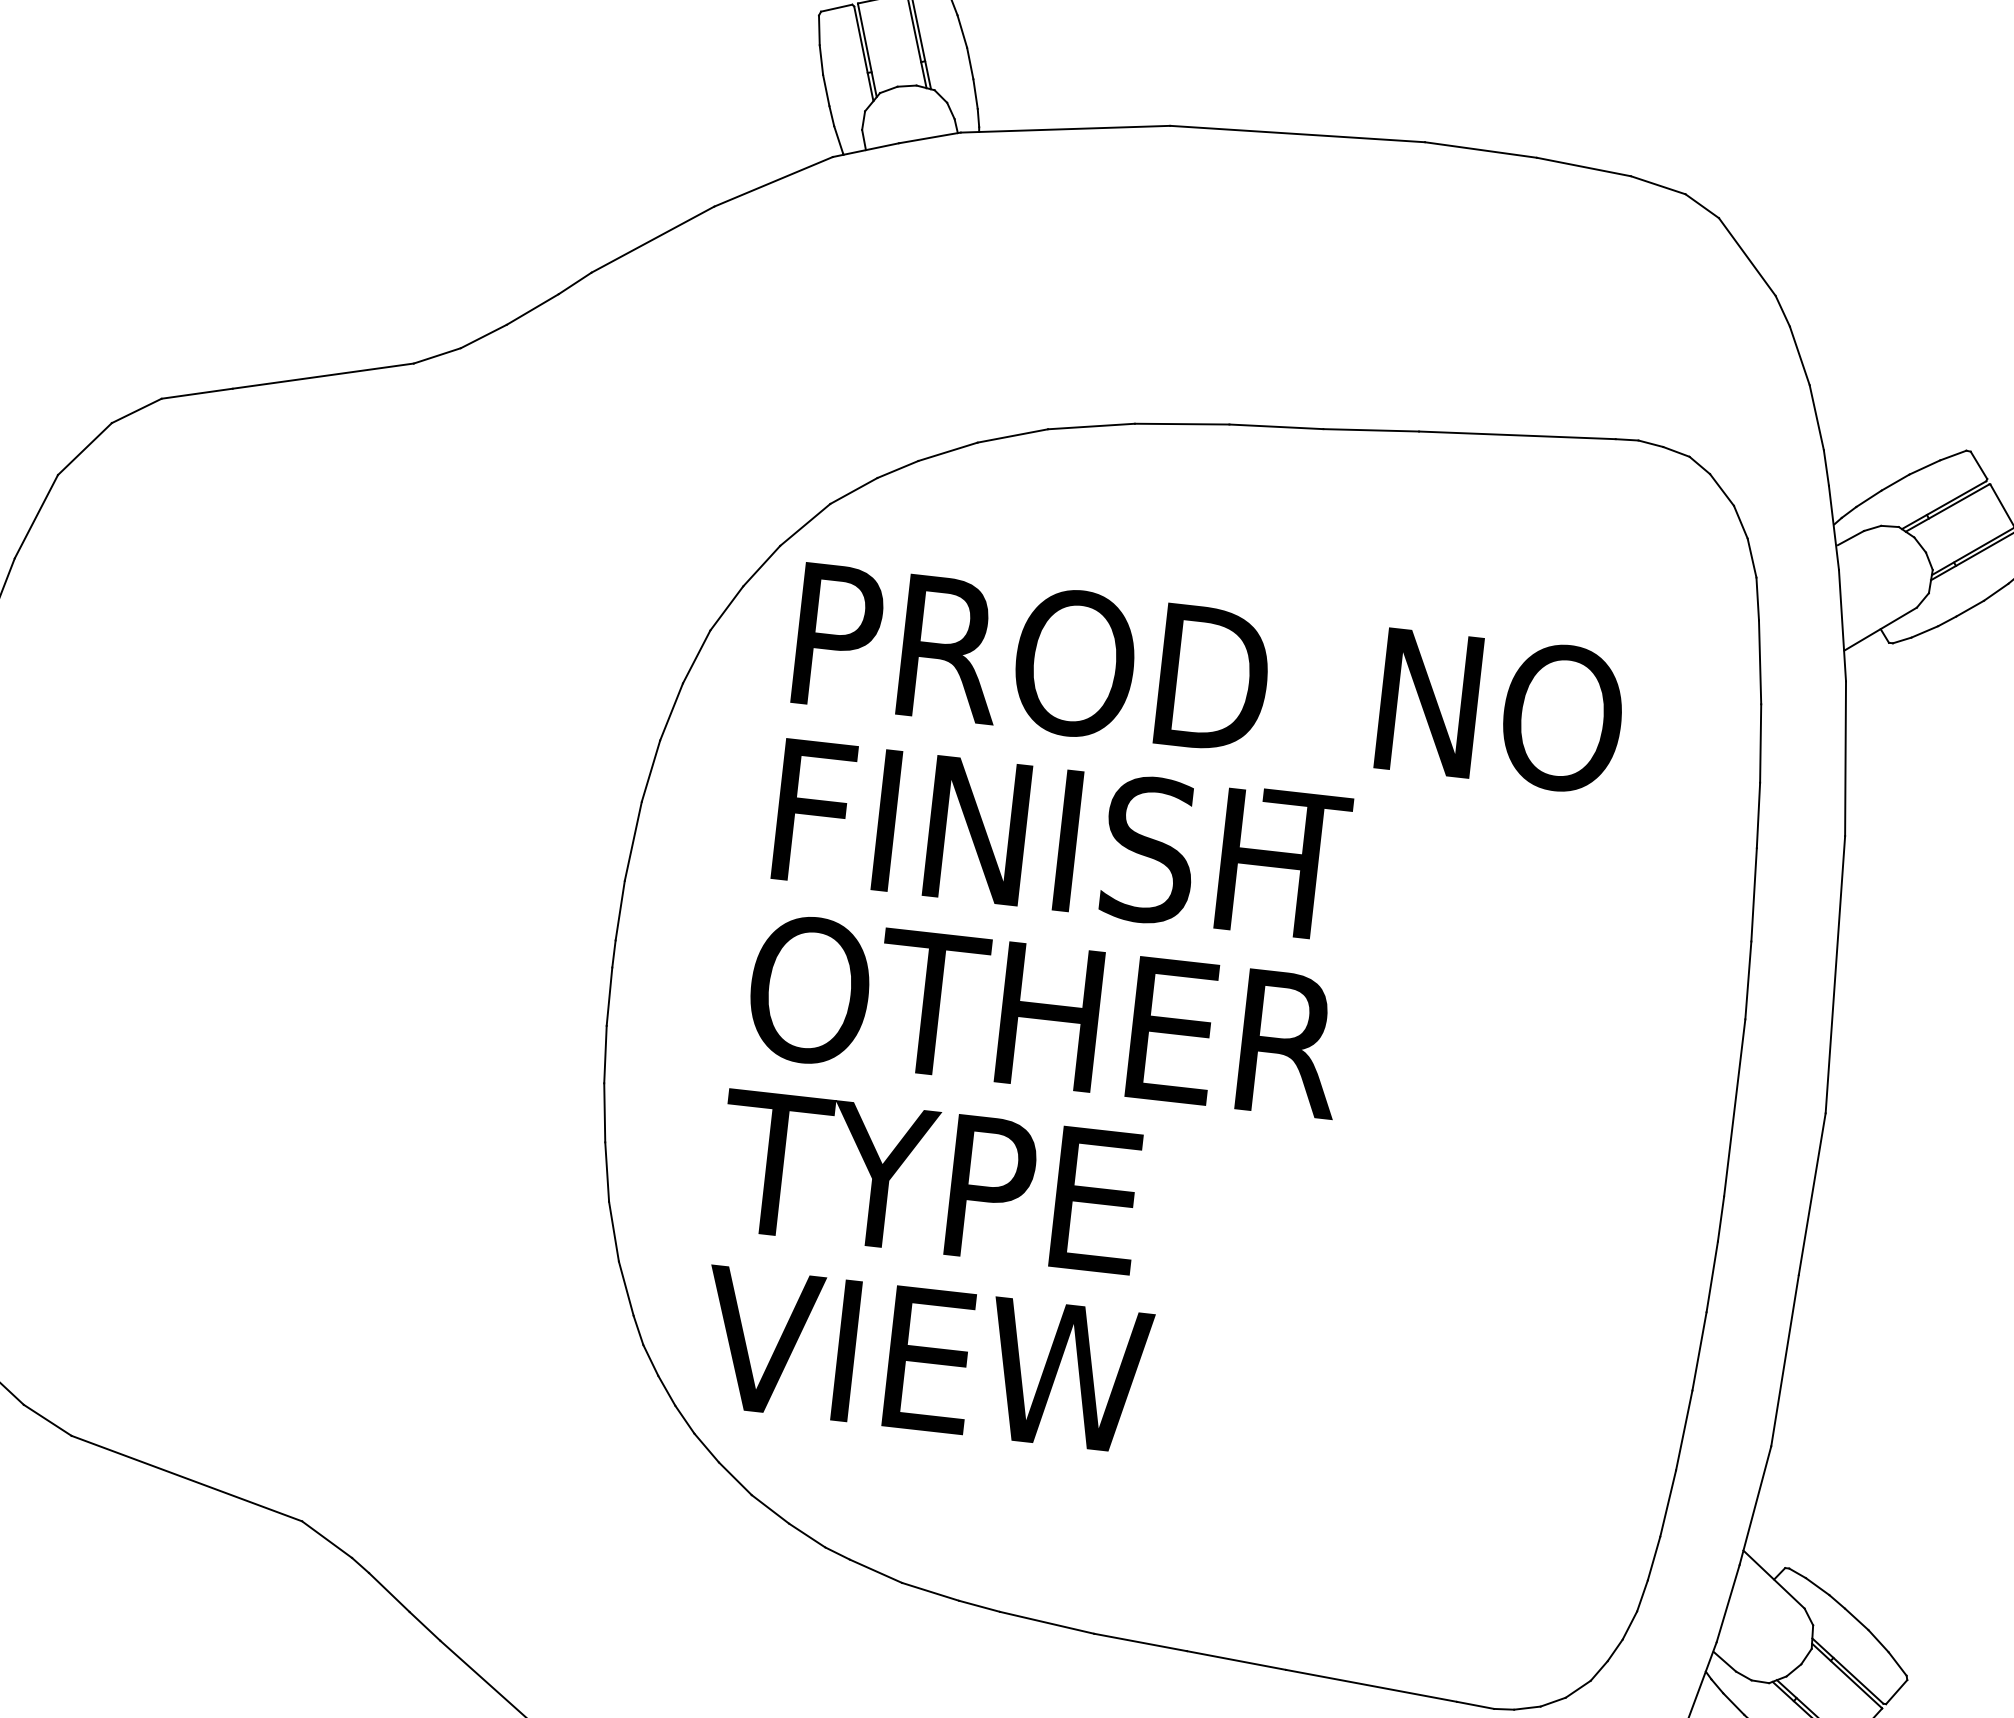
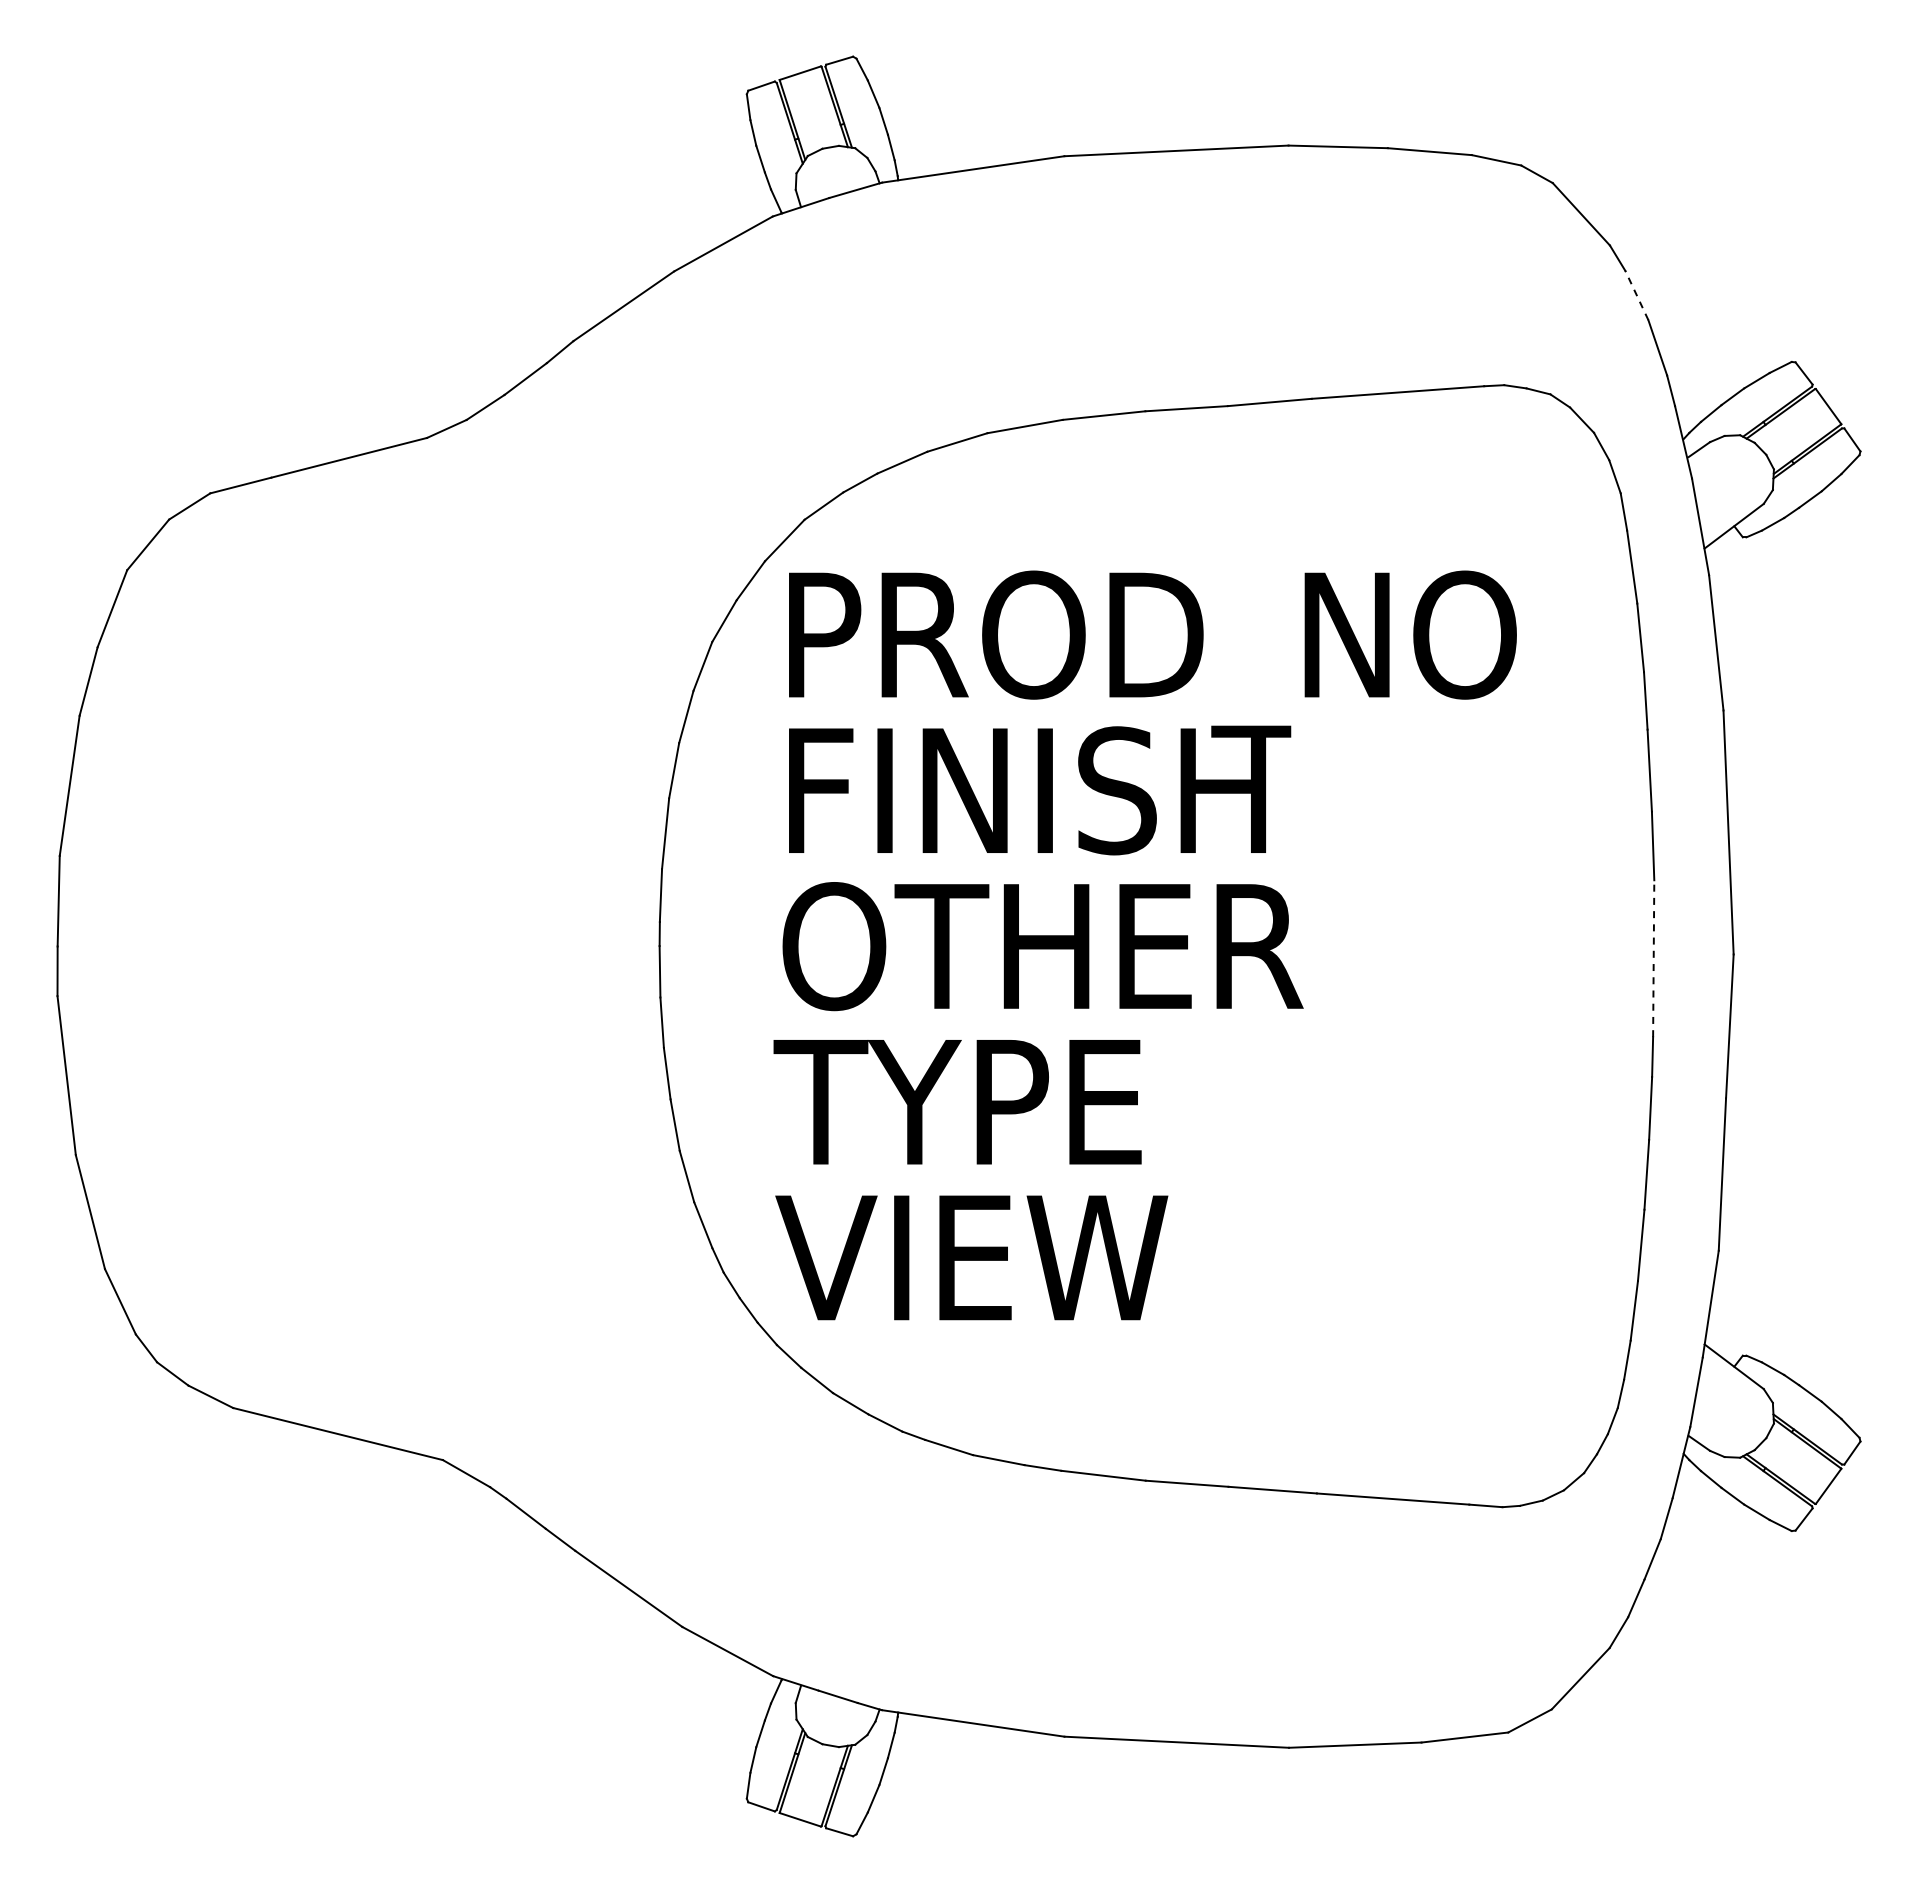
line: (1799, 355) -> (1636, 295), solid -> dashed
line: (1734, 1107) -> (1653, 958), solid -> dashed

